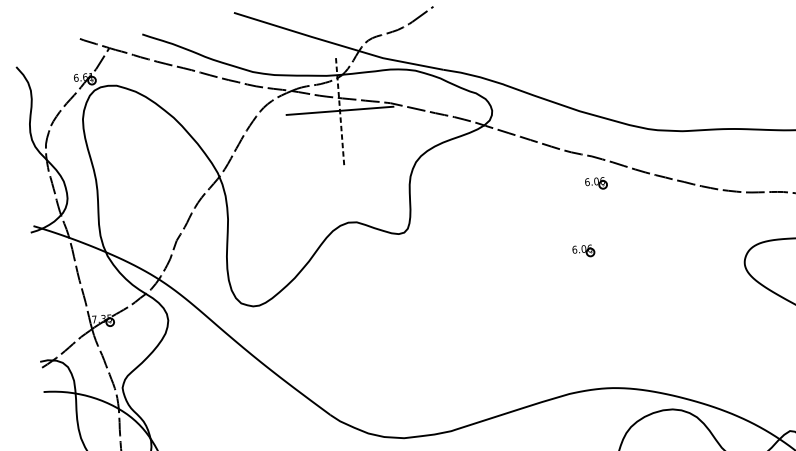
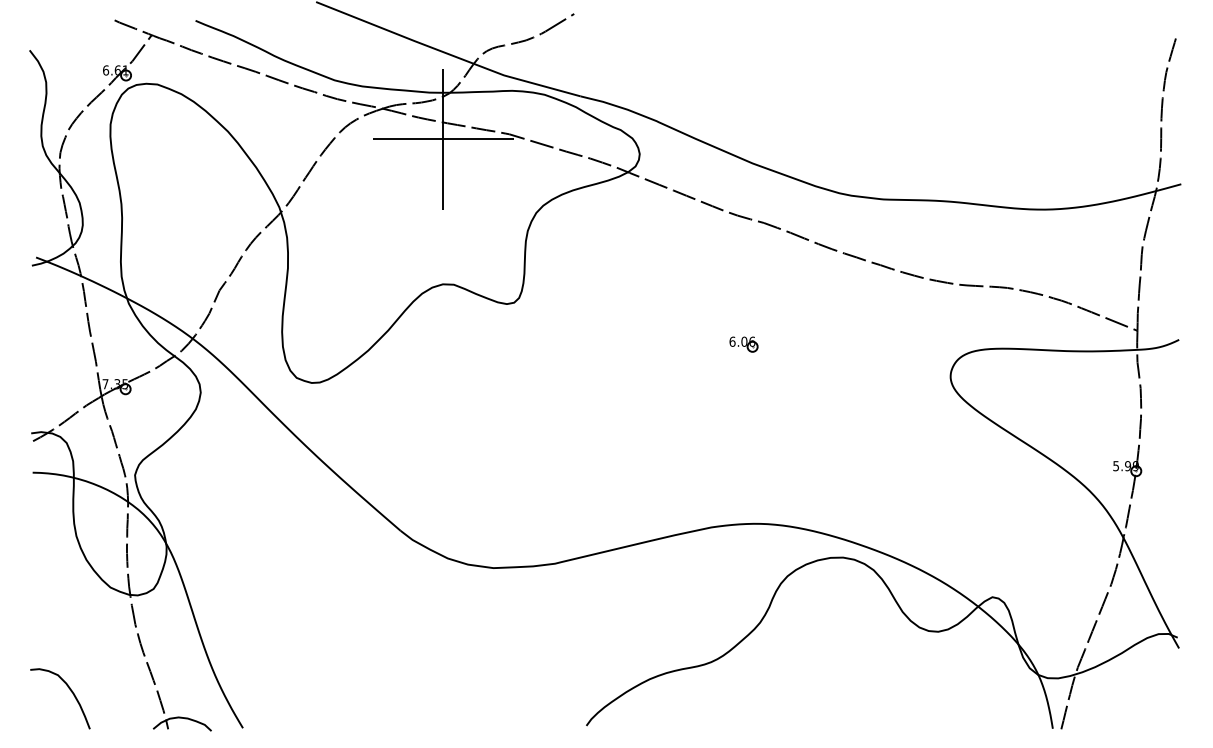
line: (340, 111) -> (443, 139), dashed -> solid
part: (595, 183) -> (766, 258), removed

